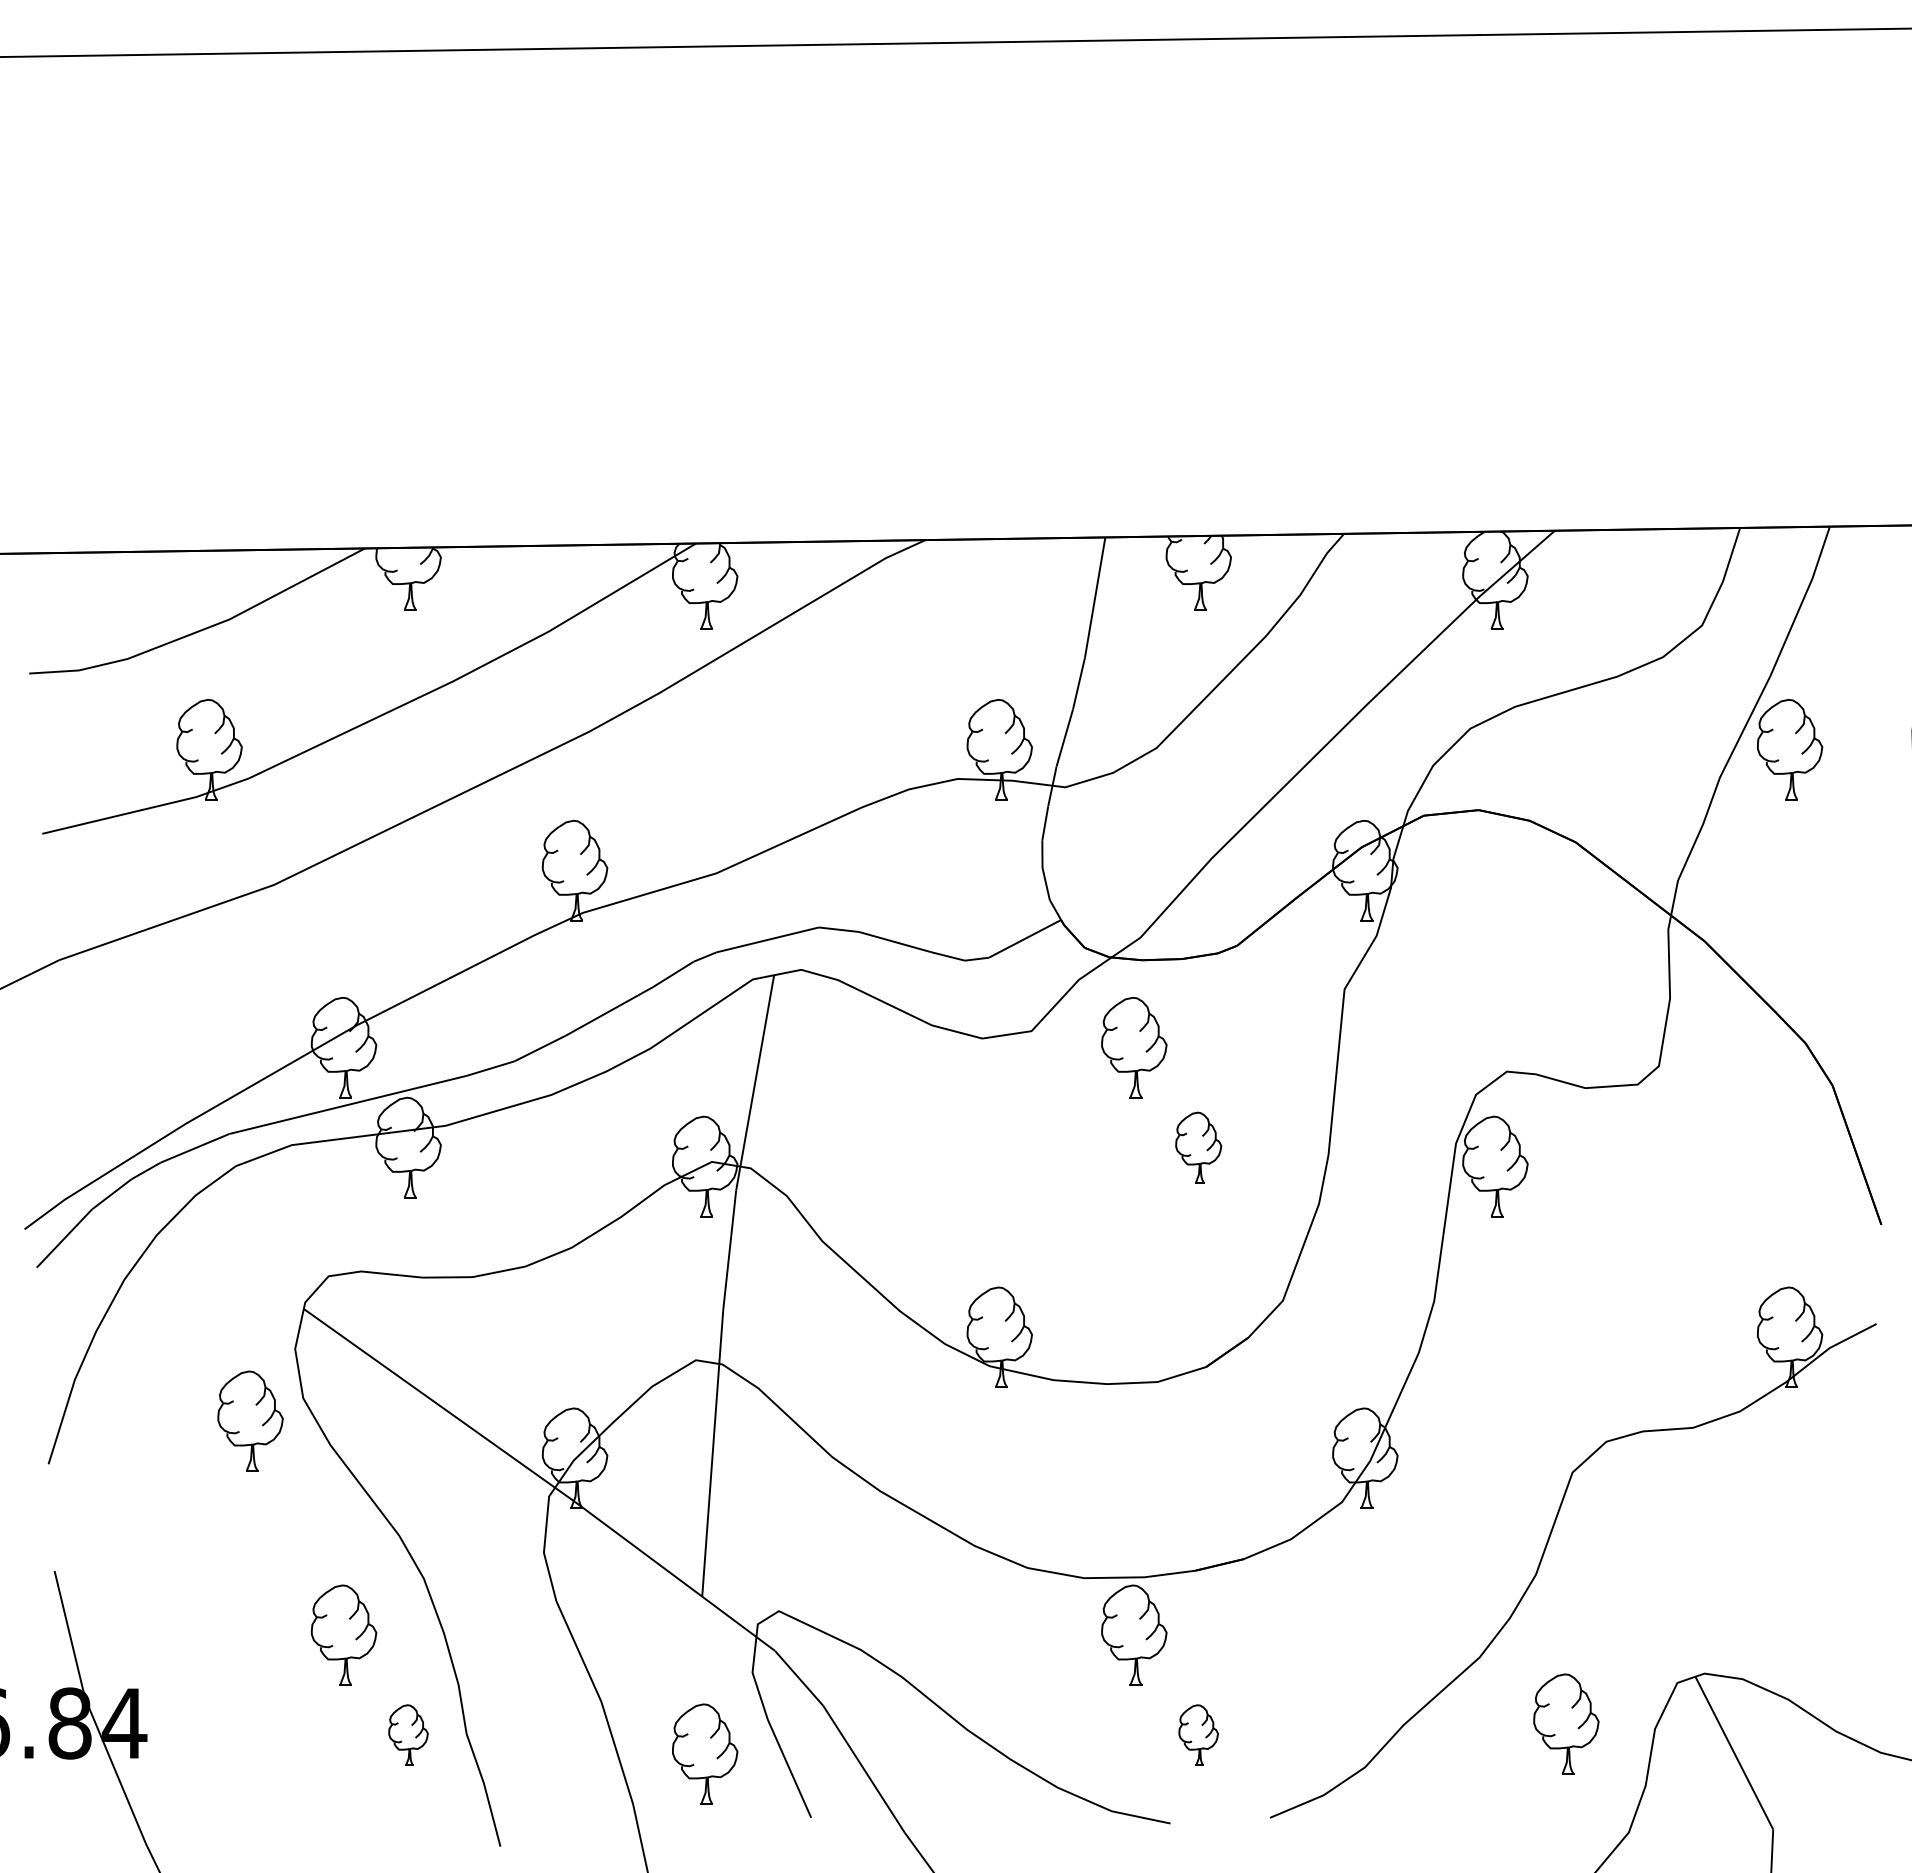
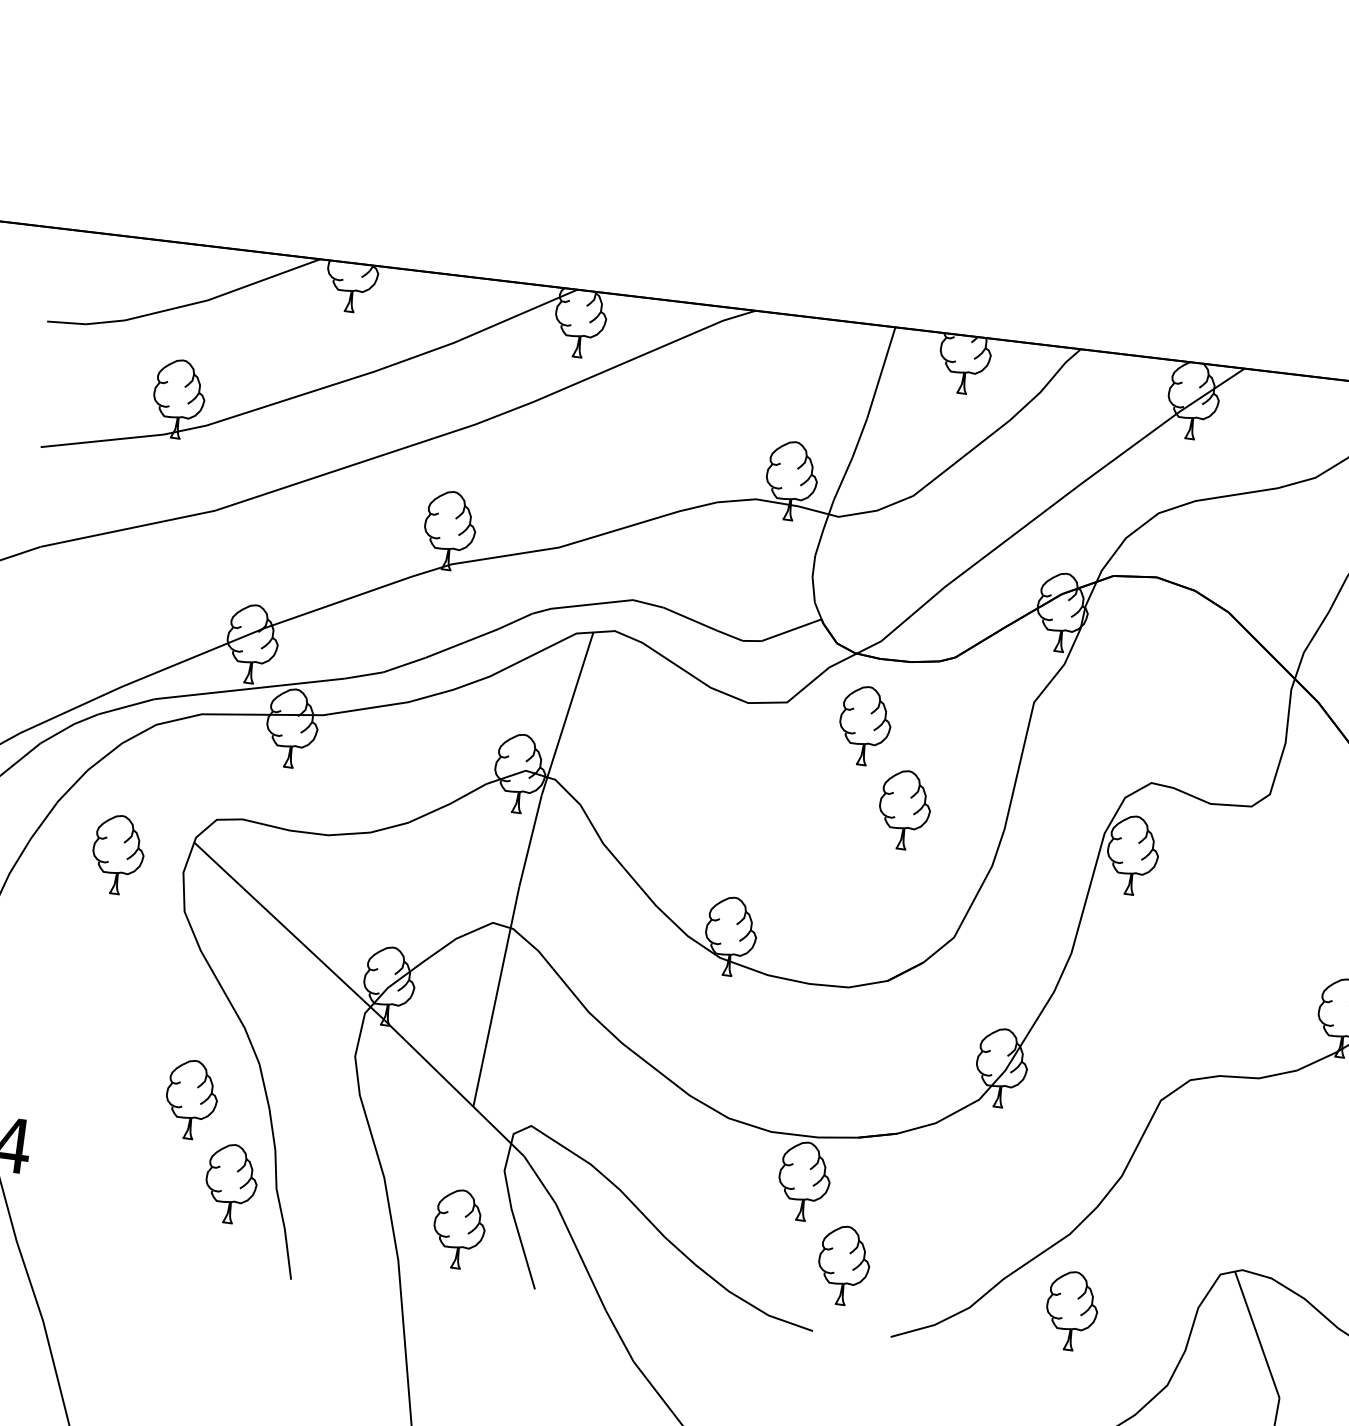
part: (1198, 1147) -> (904, 809), size x1.43
part: (250, 1420) -> (118, 854), moved
part: (1566, 1723) -> (1072, 1310), moved
part: (408, 1734) -> (231, 1183), size x1.67
part: (1198, 1734) -> (843, 1264), size x1.67

